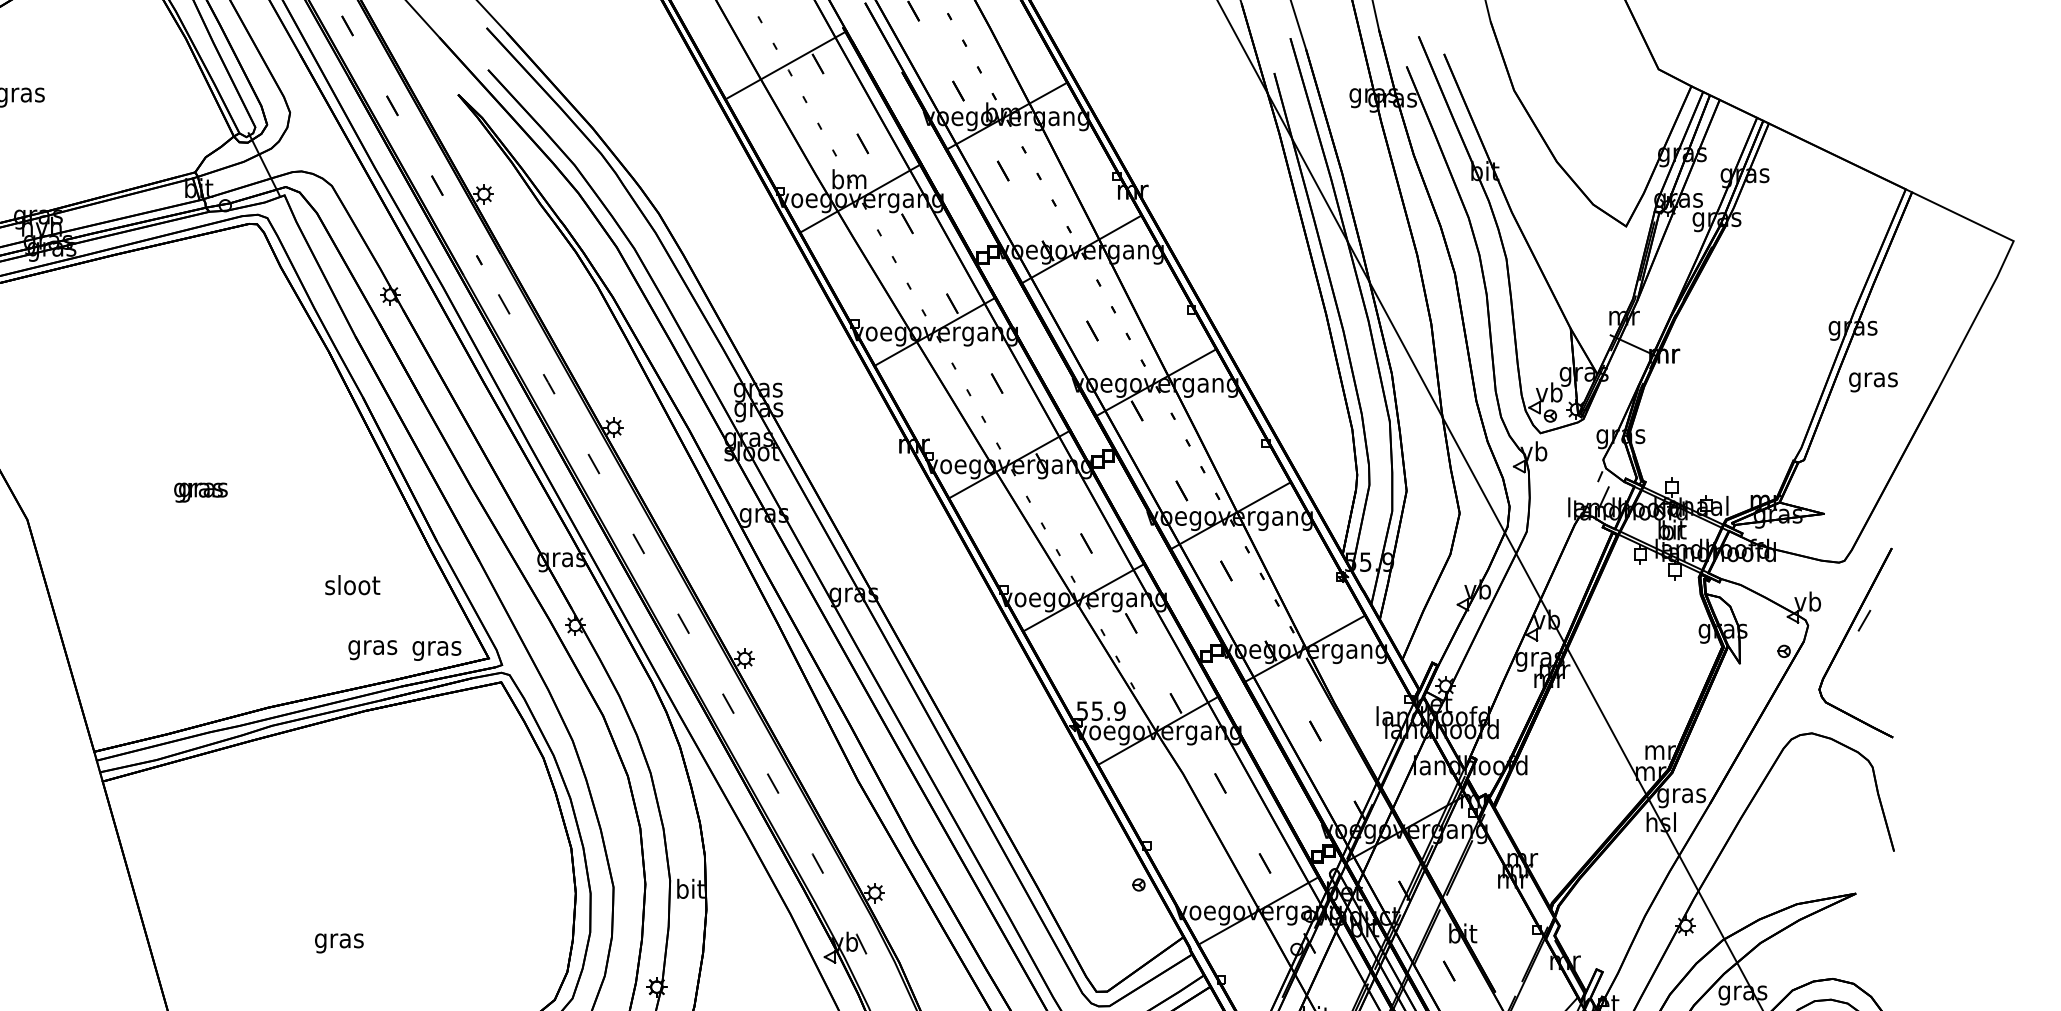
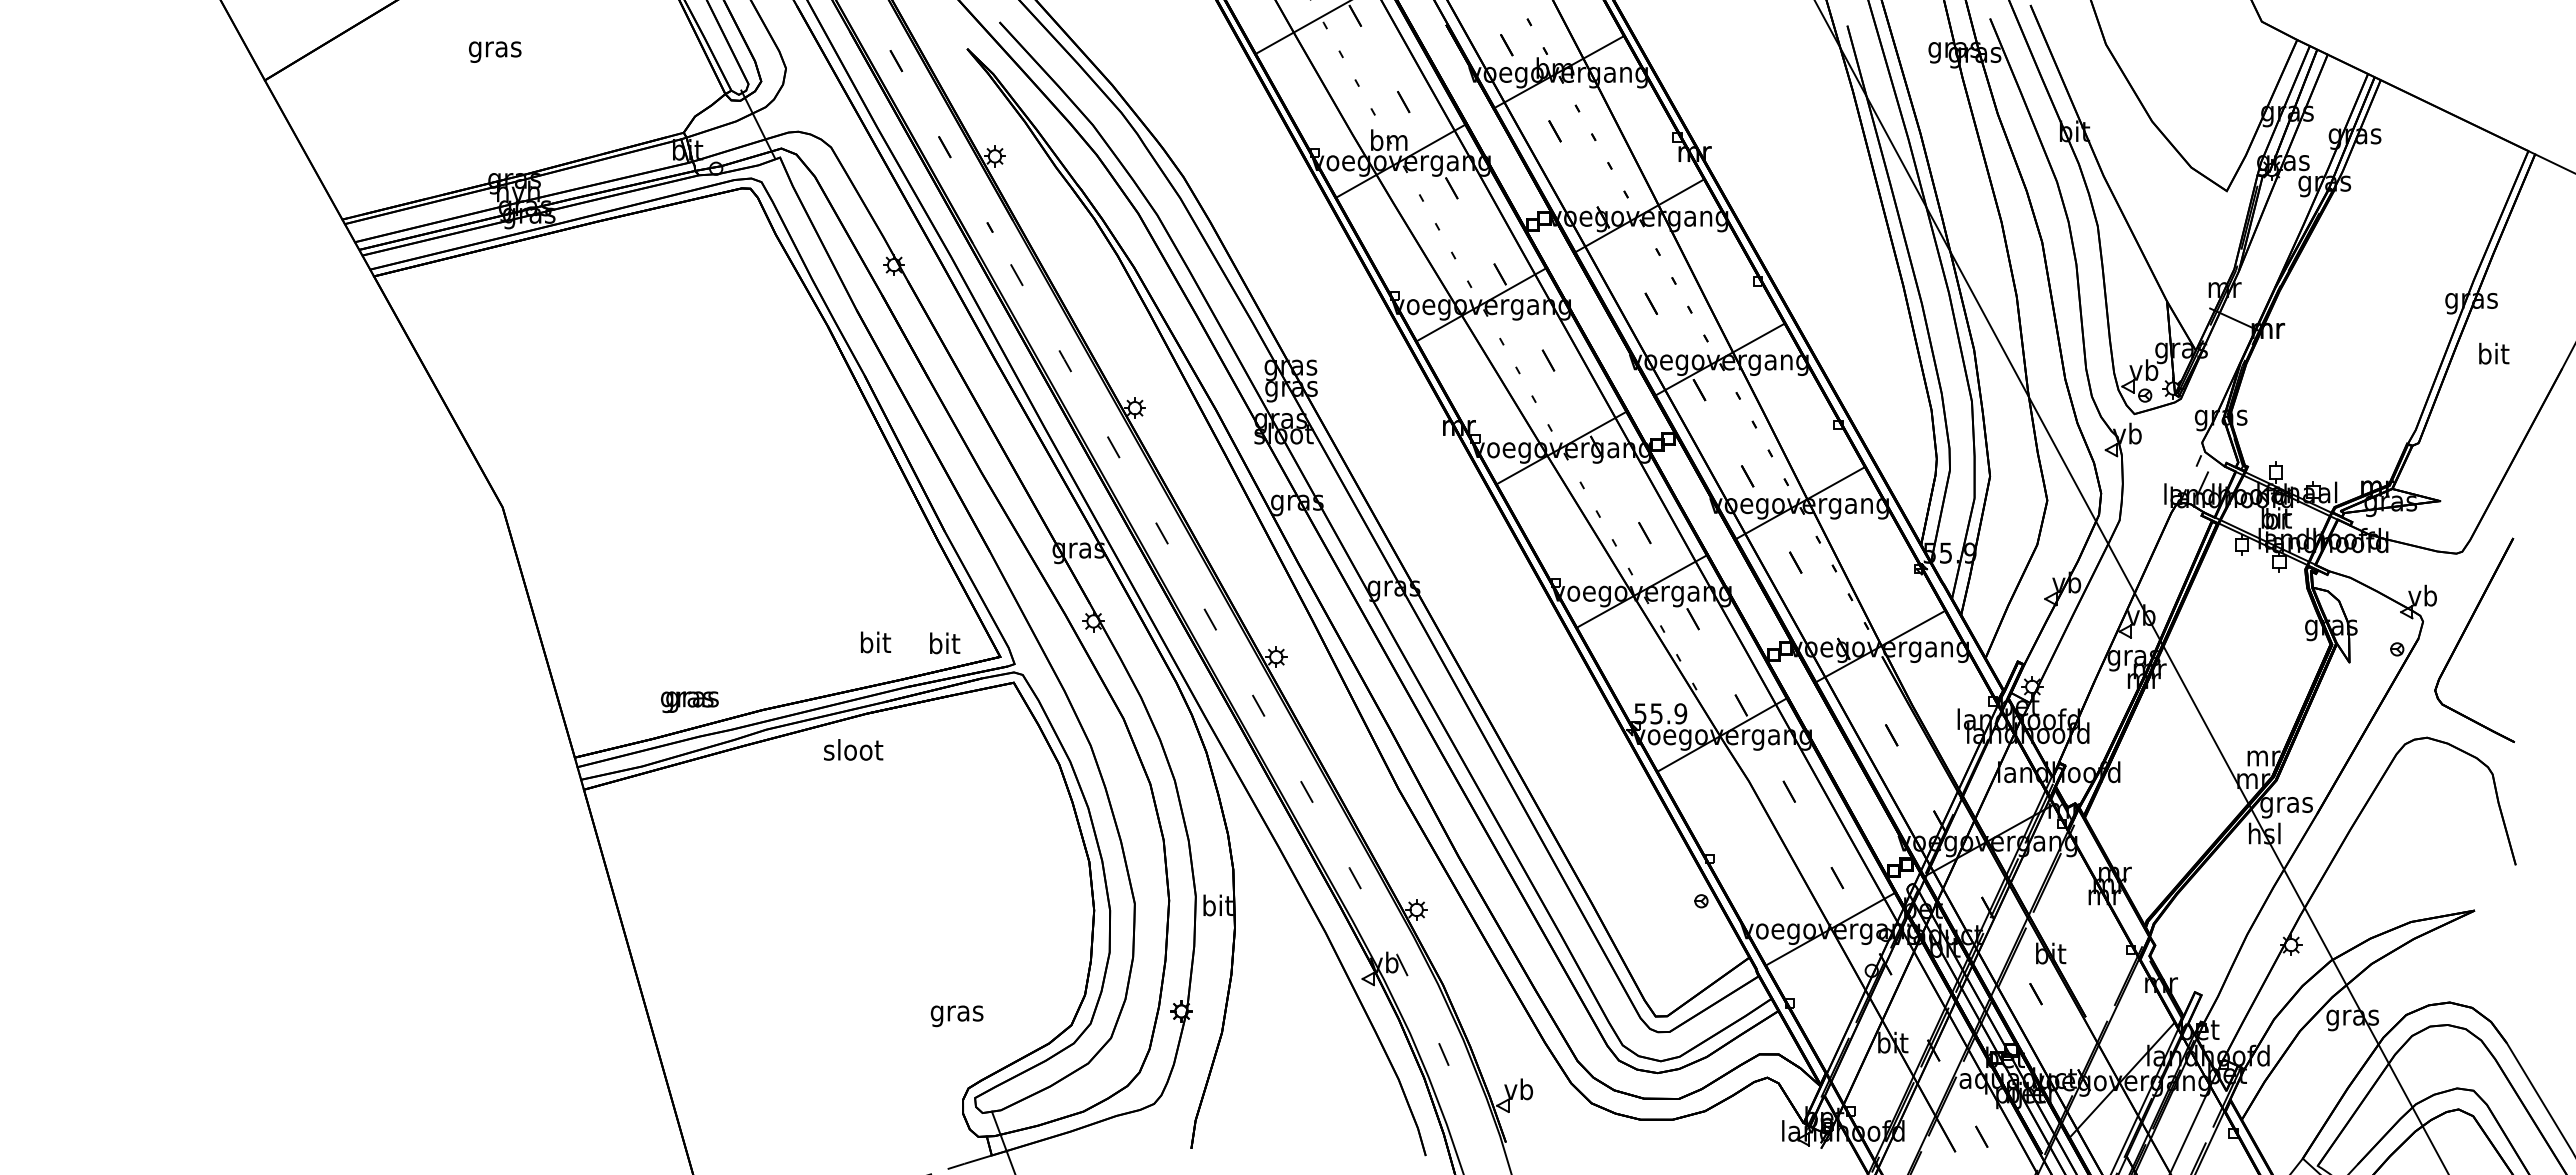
text: (1873, 379) -> (2493, 356), gras -> bit
text: (200, 492) -> (689, 702), moved
text: (352, 584) -> (853, 749), moved
line: (1864, 619) -> (2483, 615), removed
text: (373, 646) -> (875, 644), gras -> bit
text: (437, 647) -> (944, 645), gras -> bit
text: (338, 943) -> (956, 1016), moved

